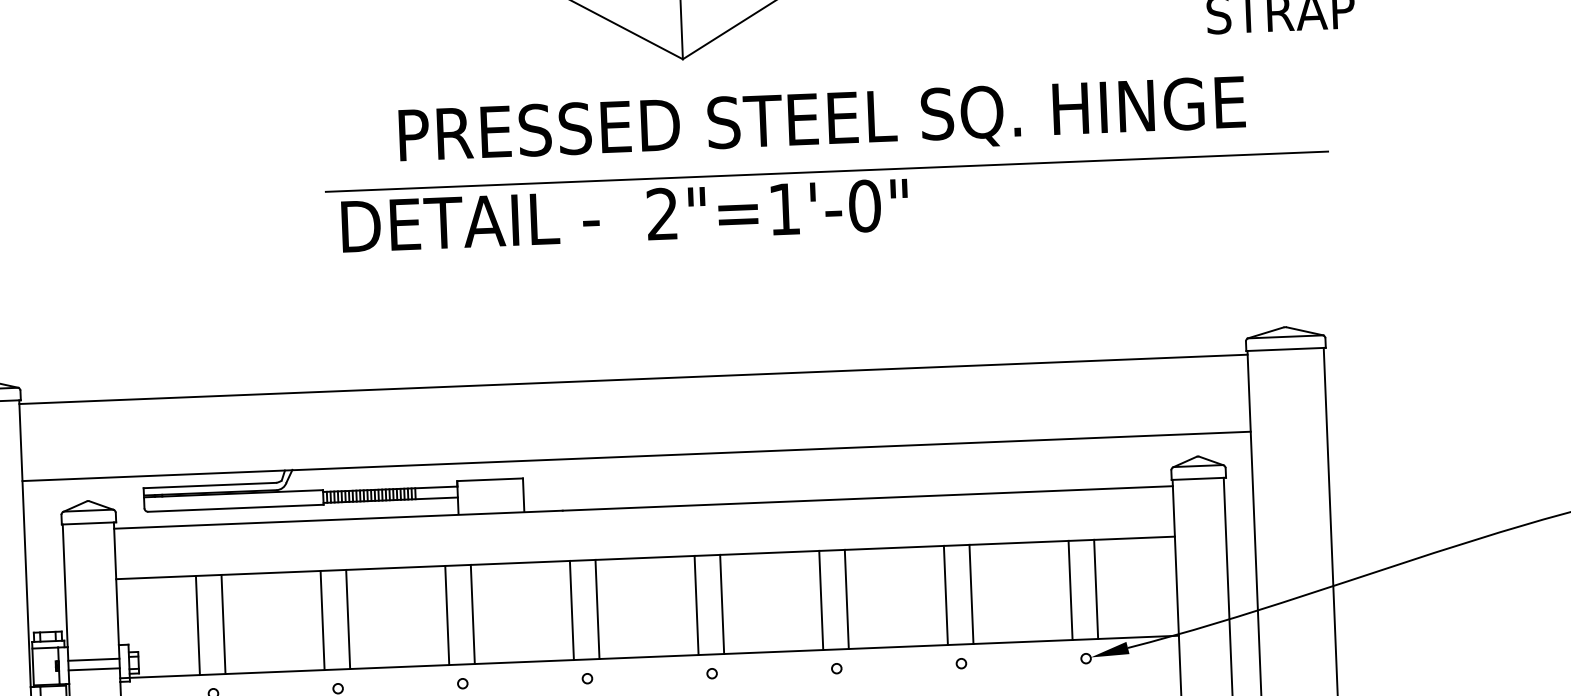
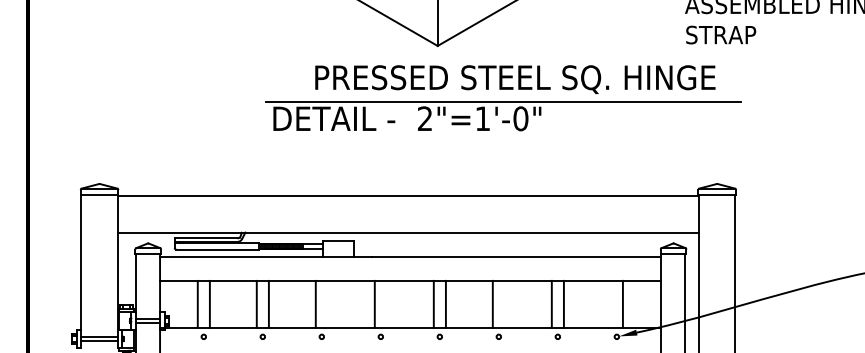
text: (822, 122) -> (515, 79), moved
line: (1069, 588) -> (610, 303), removed
line: (845, 597) -> (504, 303), removed
line: (596, 607) -> (386, 303), removed
line: (471, 612) -> (327, 303), removed

